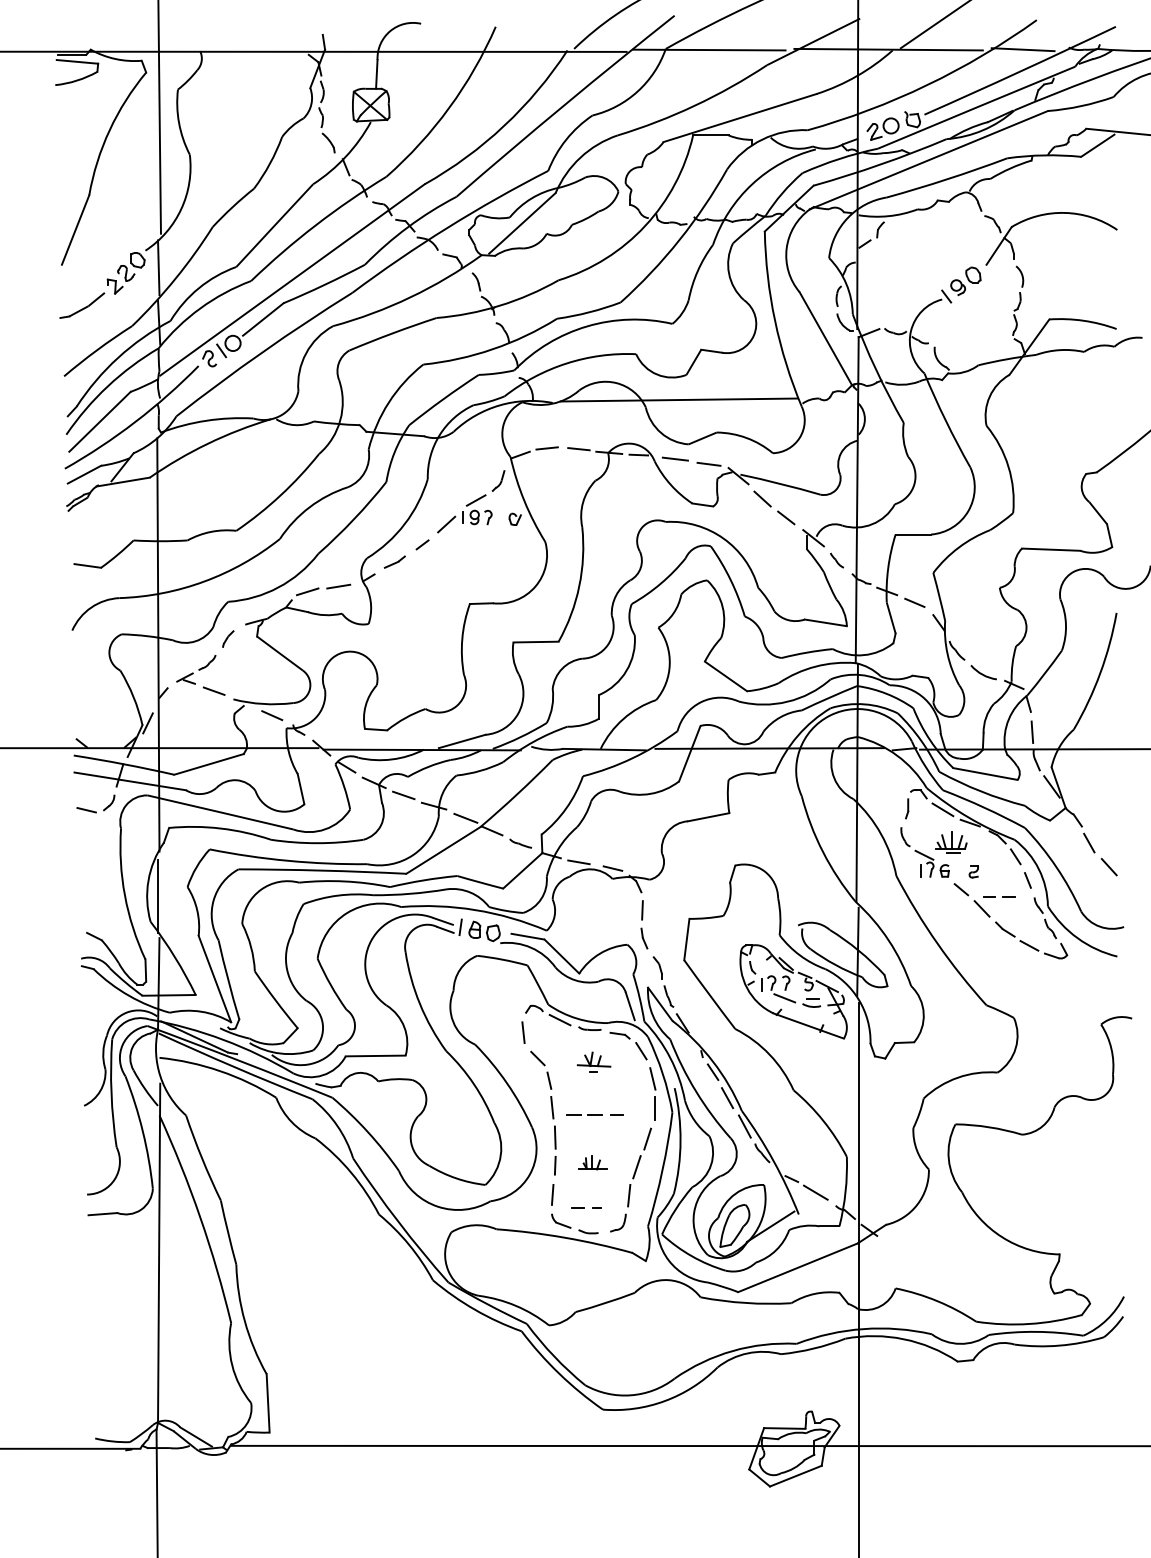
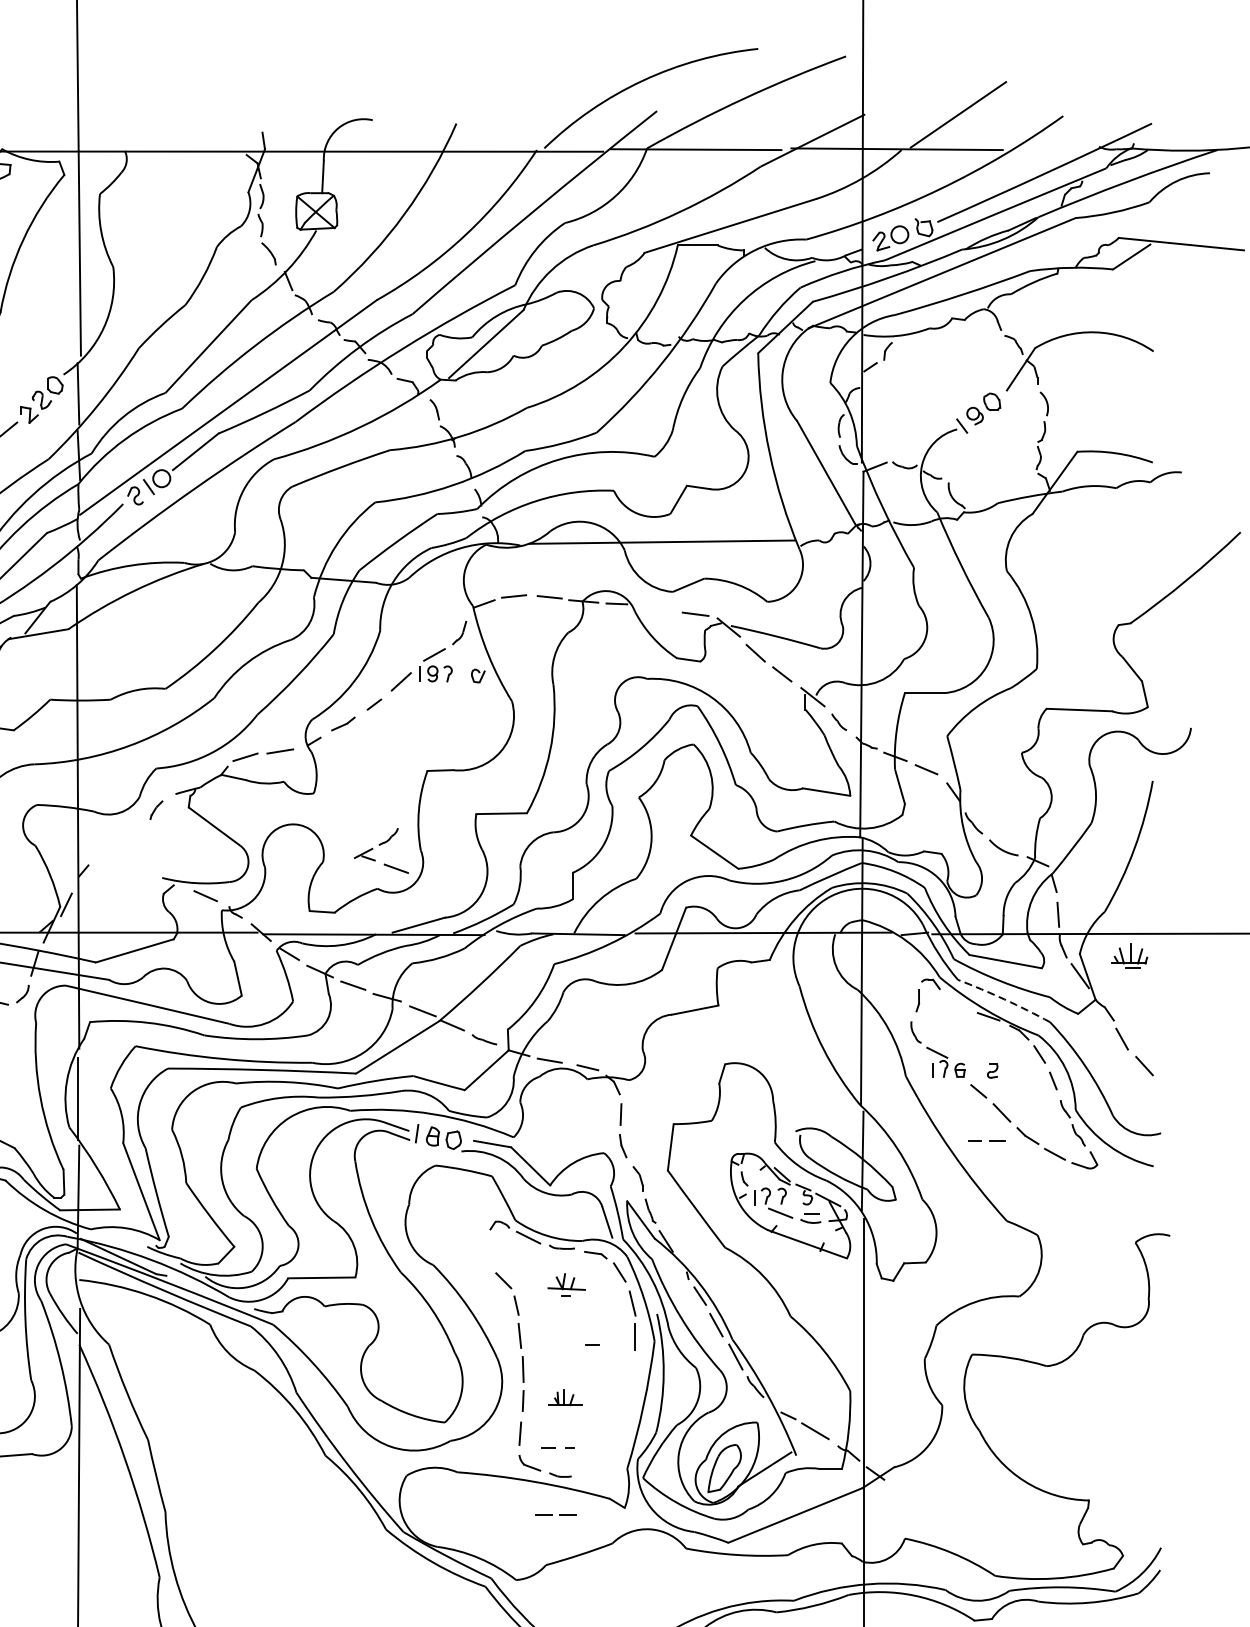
line: (1022, 49) -> (1047, 149), removed
line: (674, 458) -> (656, 607), removed
part: (200, 675) -> (381, 851), moved
arc: (984, 807) -> (1004, 999), solid -> dashed
line: (942, 809) -> (957, 1001), removed
part: (951, 842) -> (1130, 956), moved
line: (1002, 896) -> (990, 1140), moved
line: (523, 1032) -> (487, 1251), removed
line: (581, 1114) -> (552, 1515), moved
part: (630, 1179) -> (607, 1416), removed

